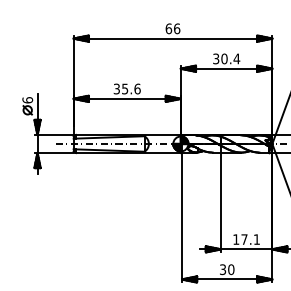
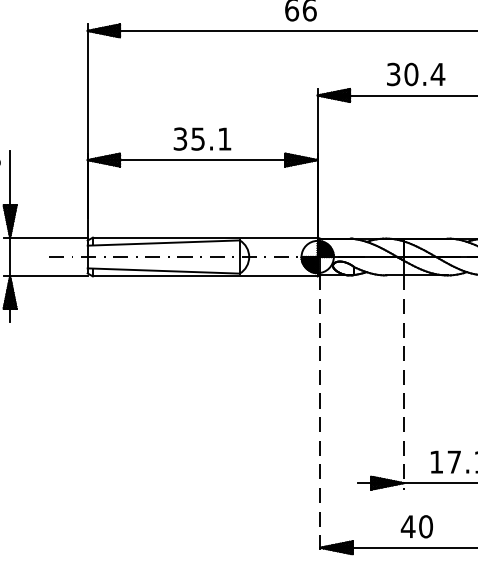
text: (137, 88) -> (224, 137), 35.6 -> 35.1
line: (220, 202) -> (402, 382), solid -> dashed
line: (182, 217) -> (321, 414), solid -> dashed
text: (222, 269) -> (407, 526), 30 -> 40

